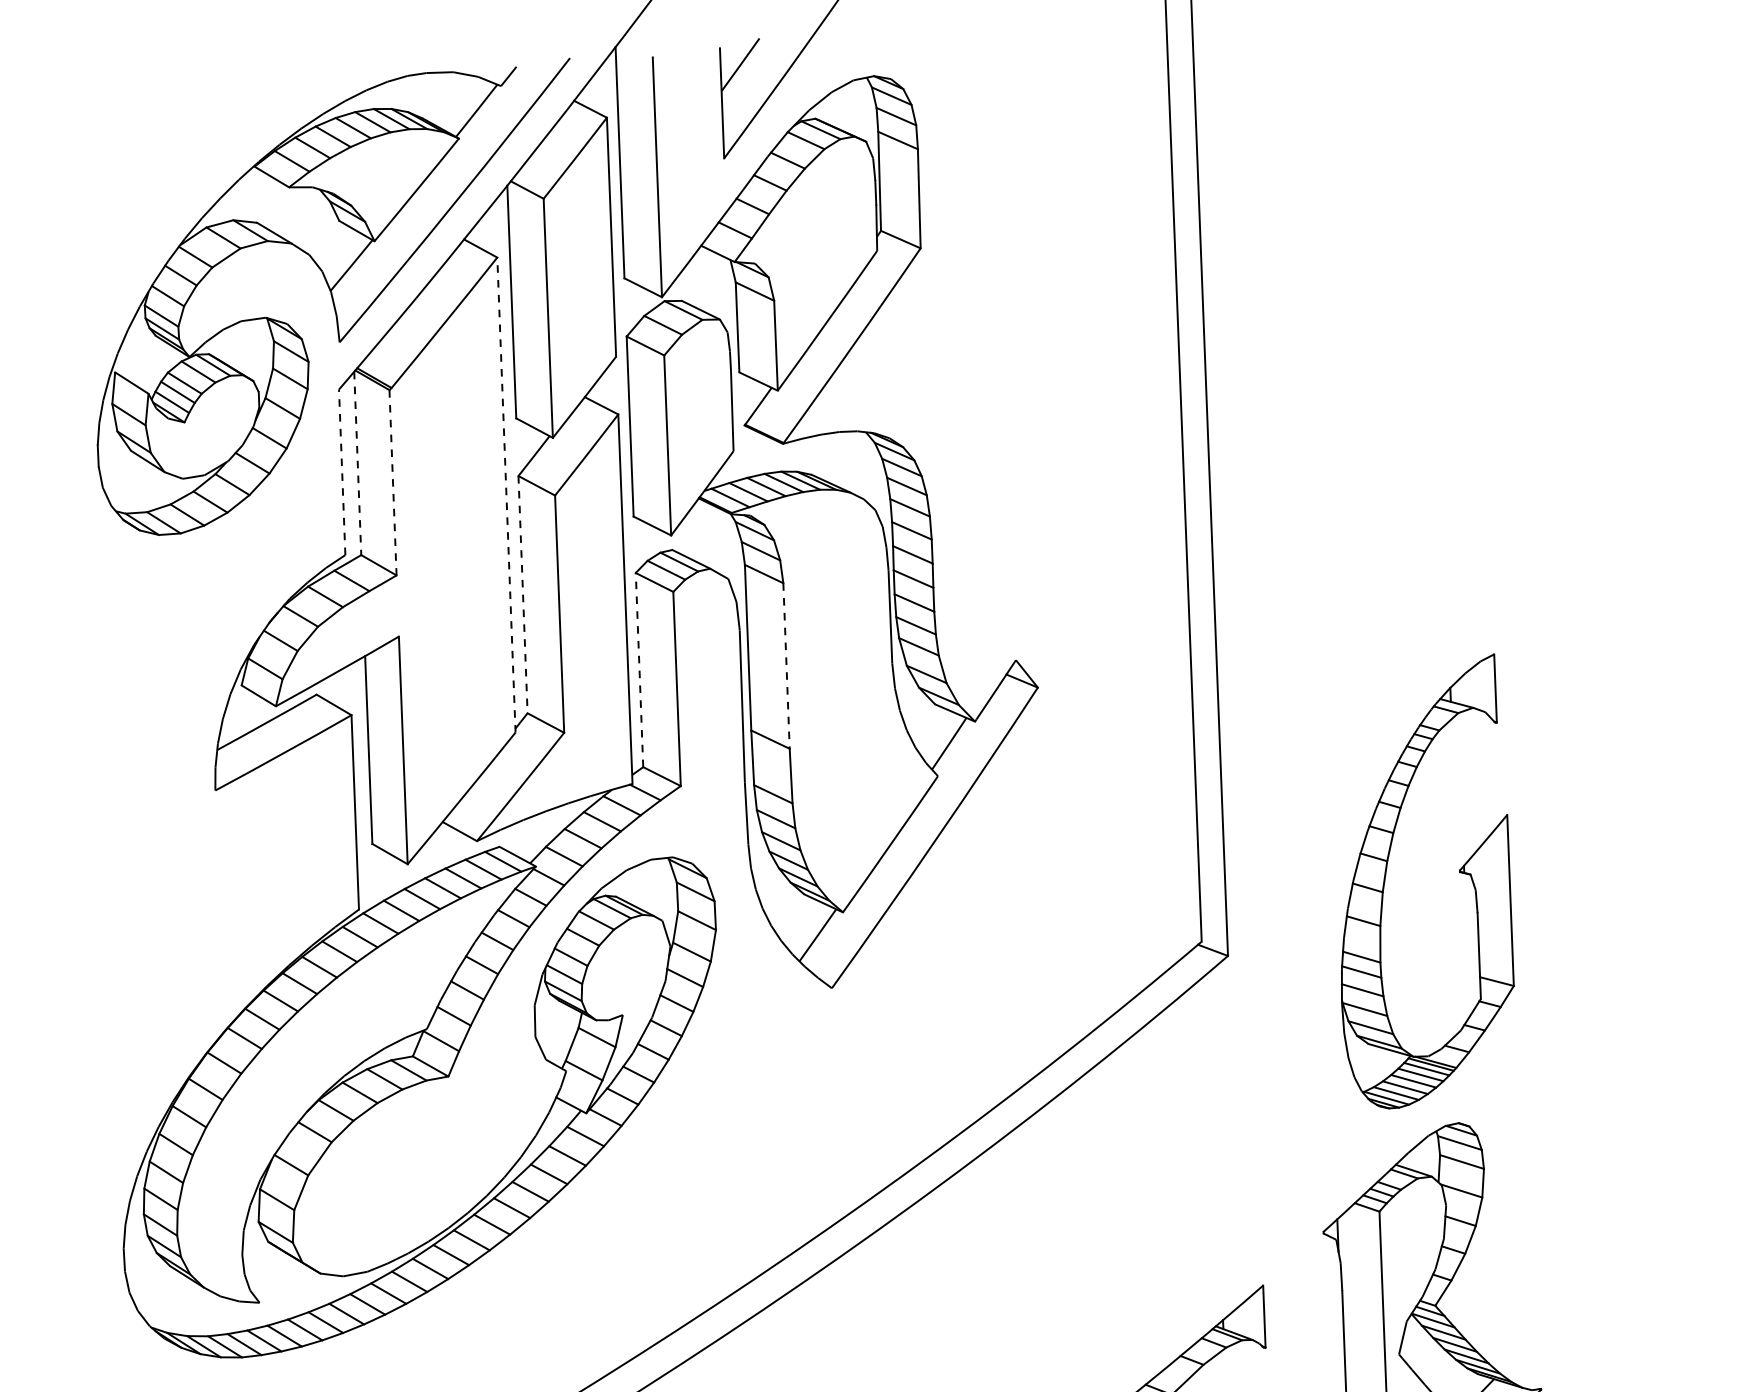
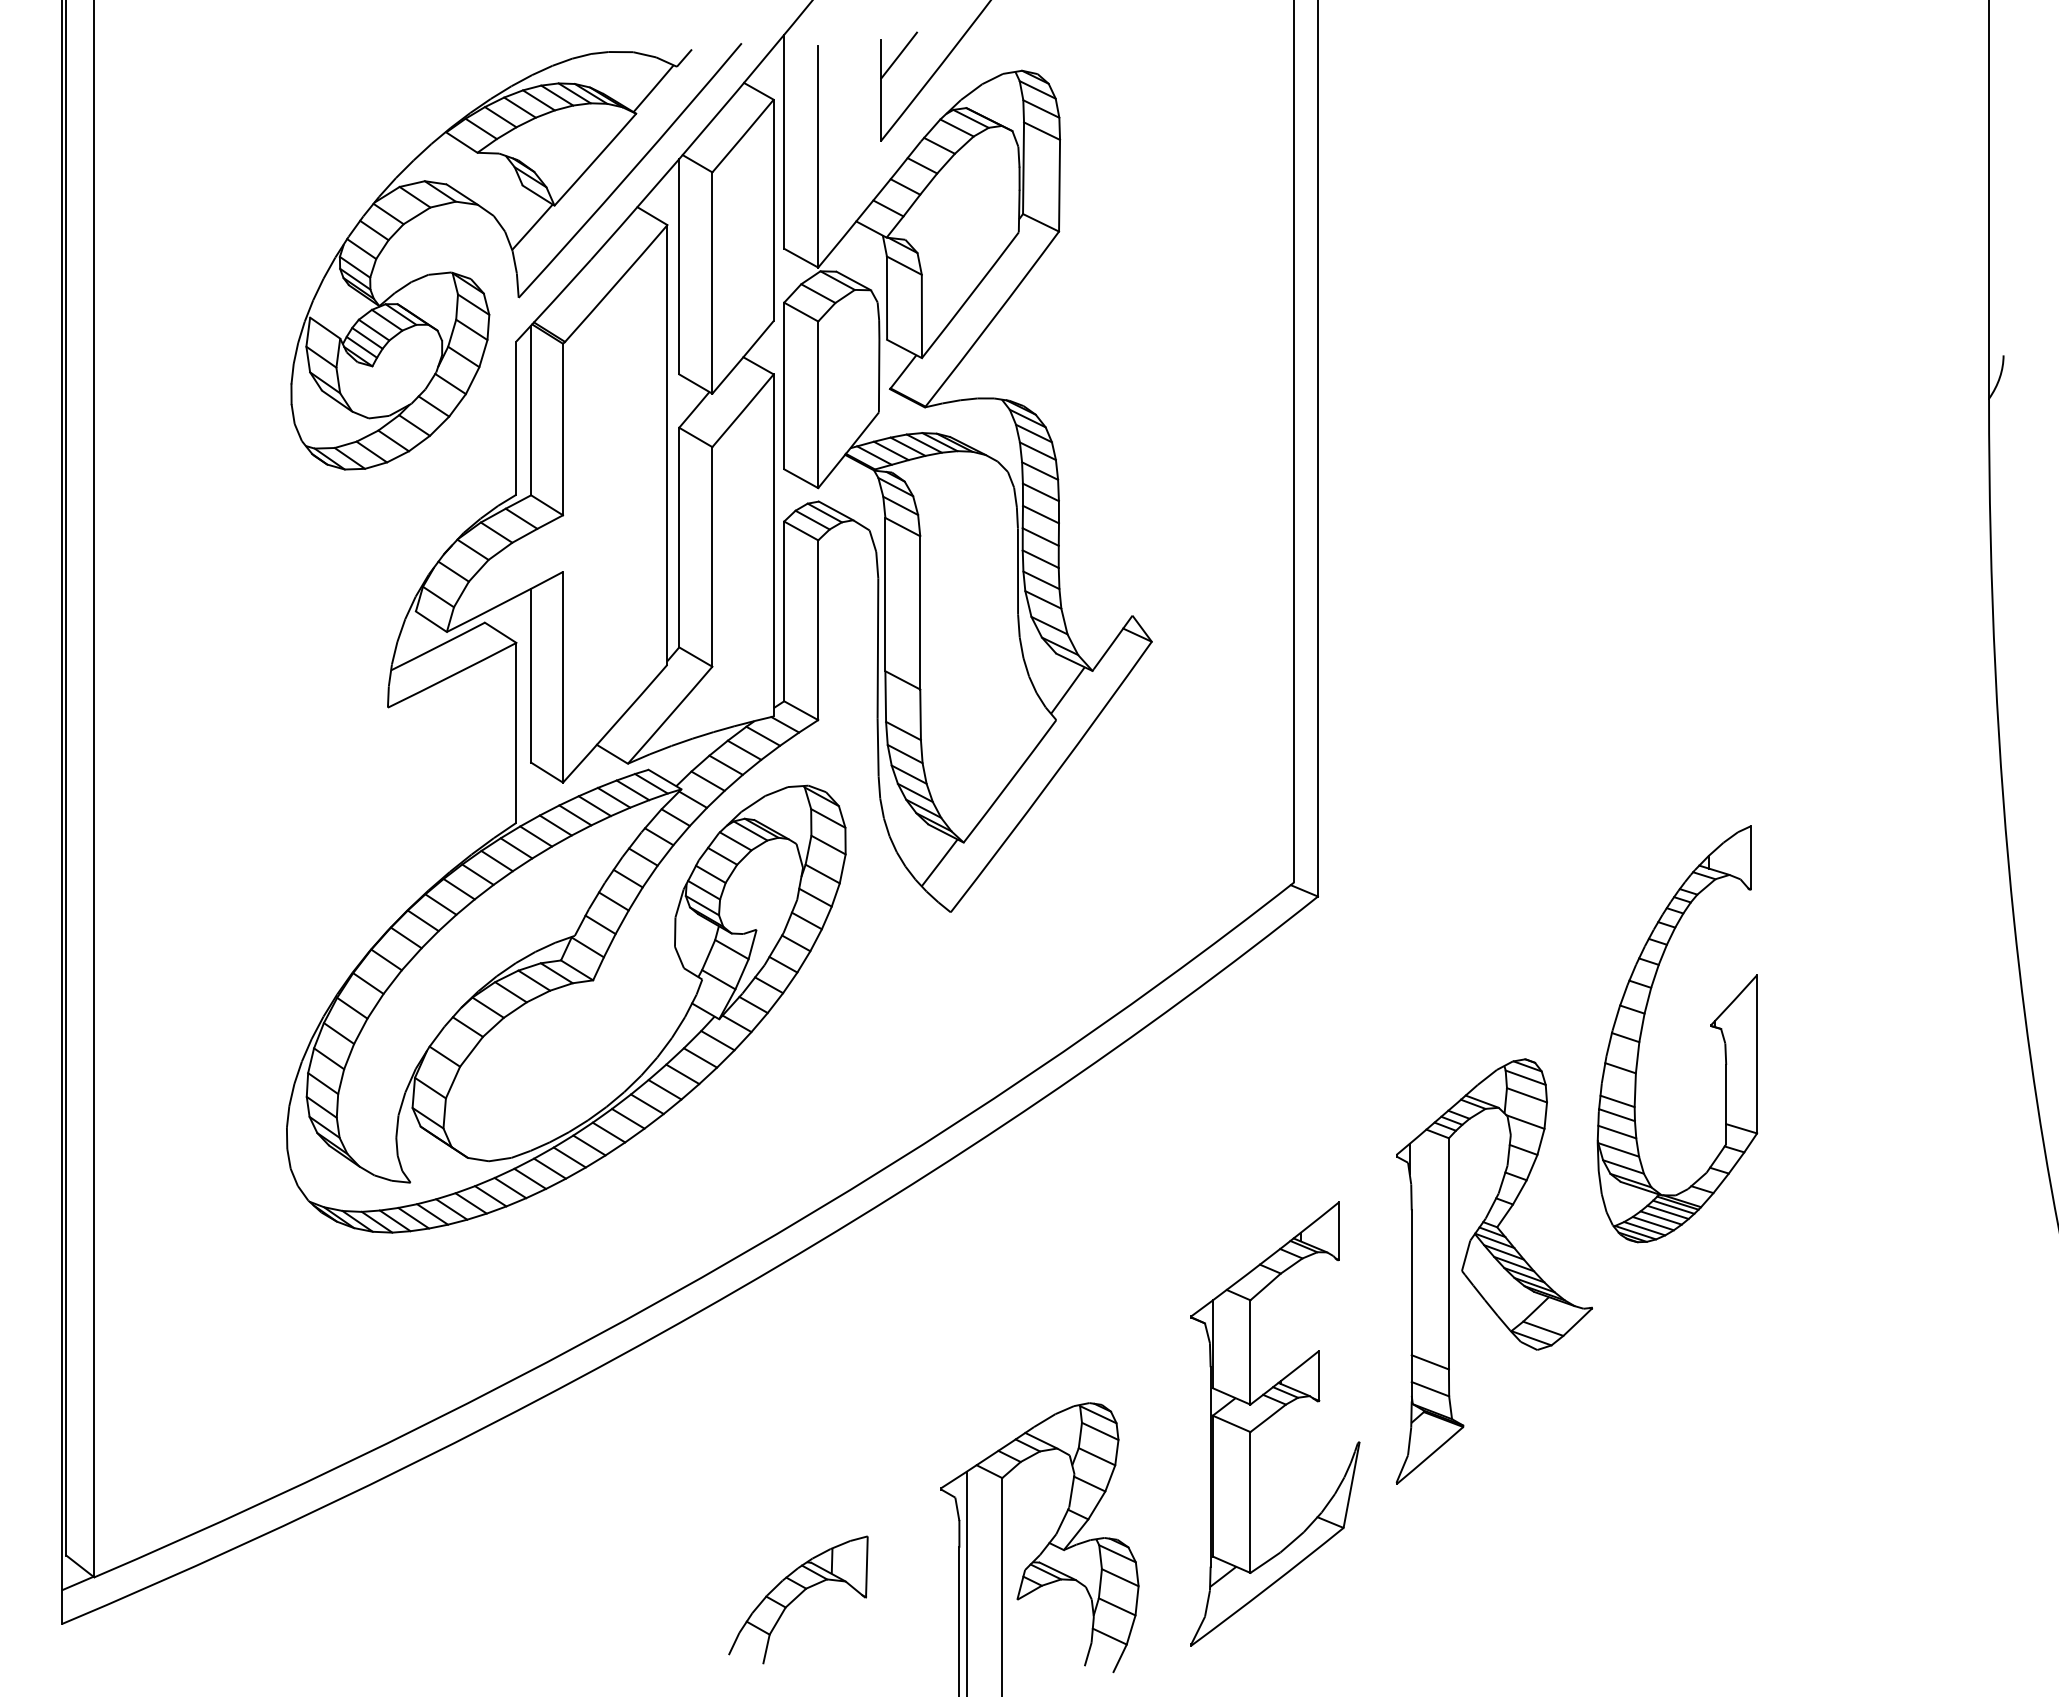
line: (358, 463) -> (531, 410), dashed -> solid
line: (342, 472) -> (516, 418), dashed -> solid
line: (393, 482) -> (563, 429), dashed -> solid
line: (506, 494) -> (667, 444), dashed -> solid
line: (523, 594) -> (679, 537), dashed -> solid
line: (786, 665) -> (920, 612), dashed -> solid
line: (639, 670) -> (784, 611), dashed -> solid
part: (1459, 872) -> (1710, 1026), moved

